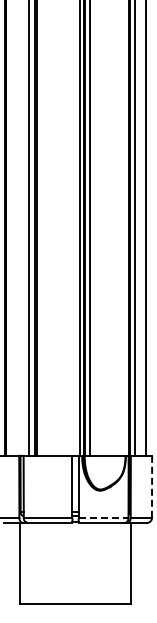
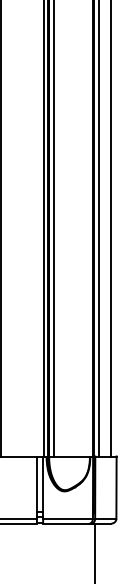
line: (152, 487) -> (116, 488), dashed -> solid
line: (103, 517) -> (67, 518), dashed -> solid

